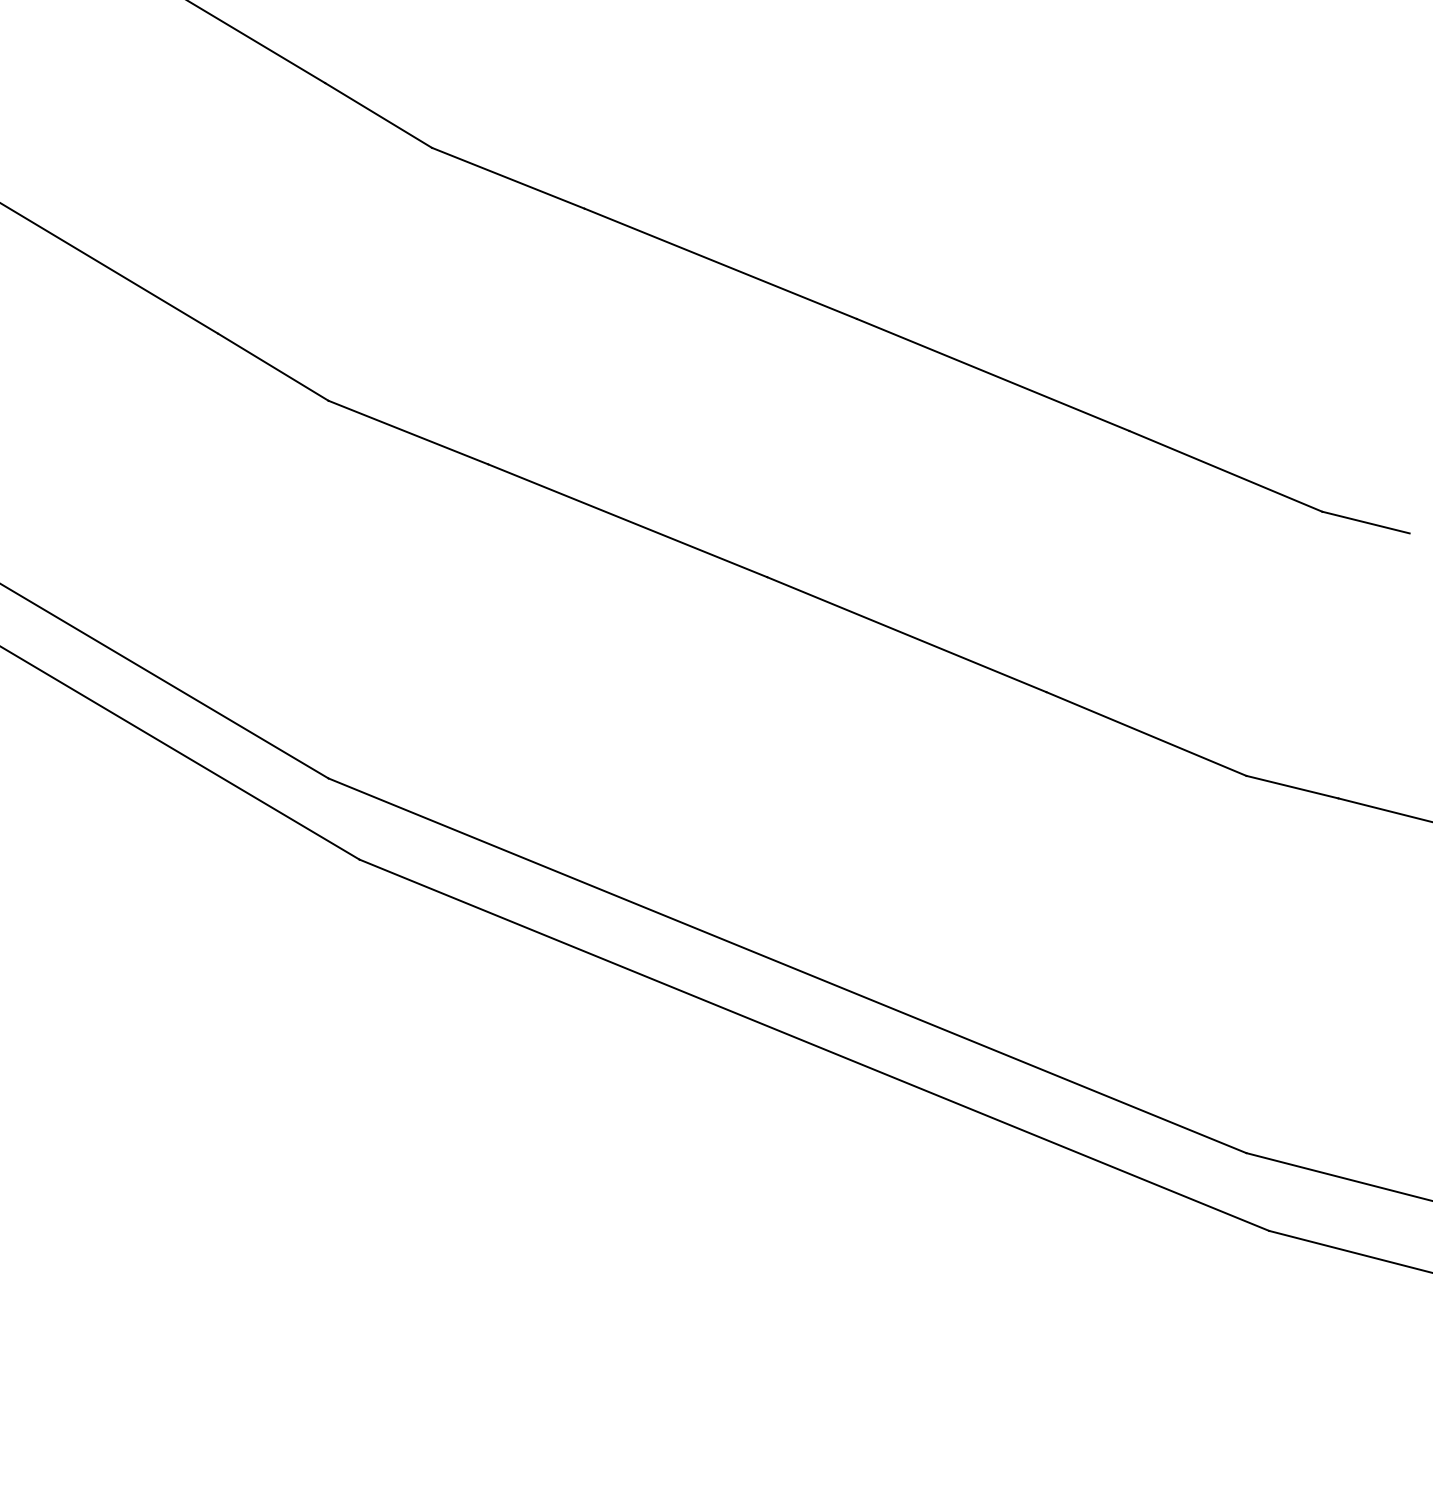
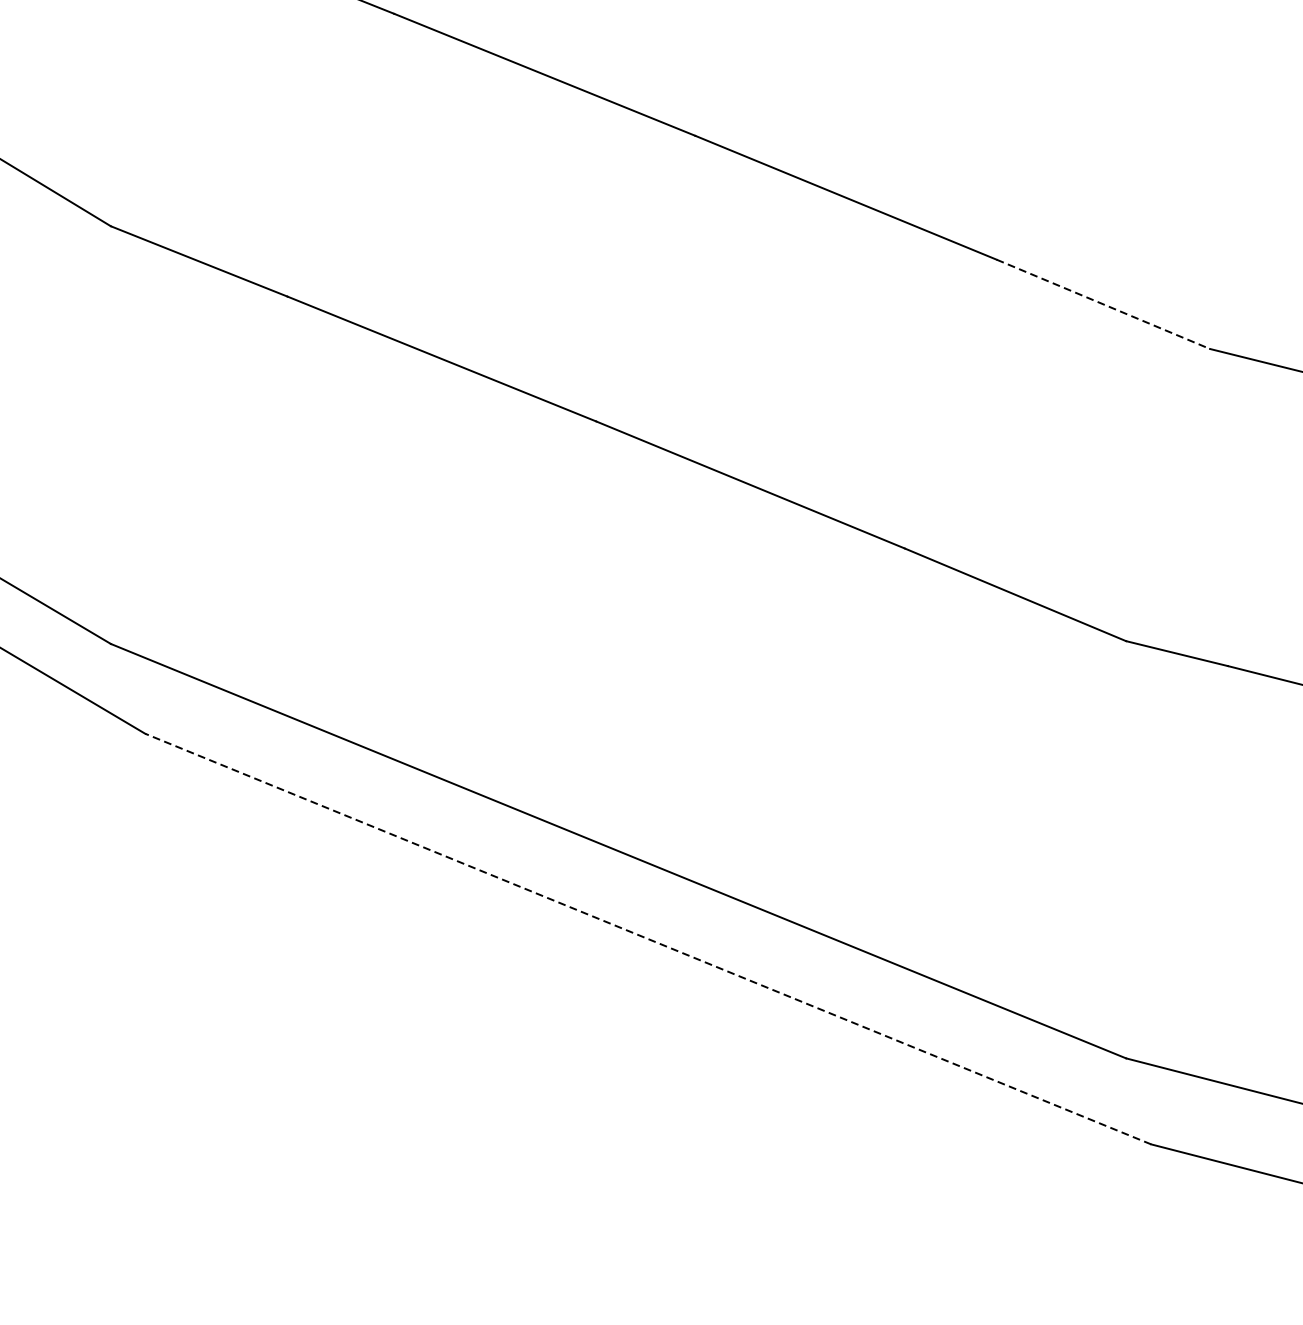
line: (1225, 471) -> (1102, 304), solid -> dashed
line: (813, 1045) -> (647, 939), solid -> dashed

